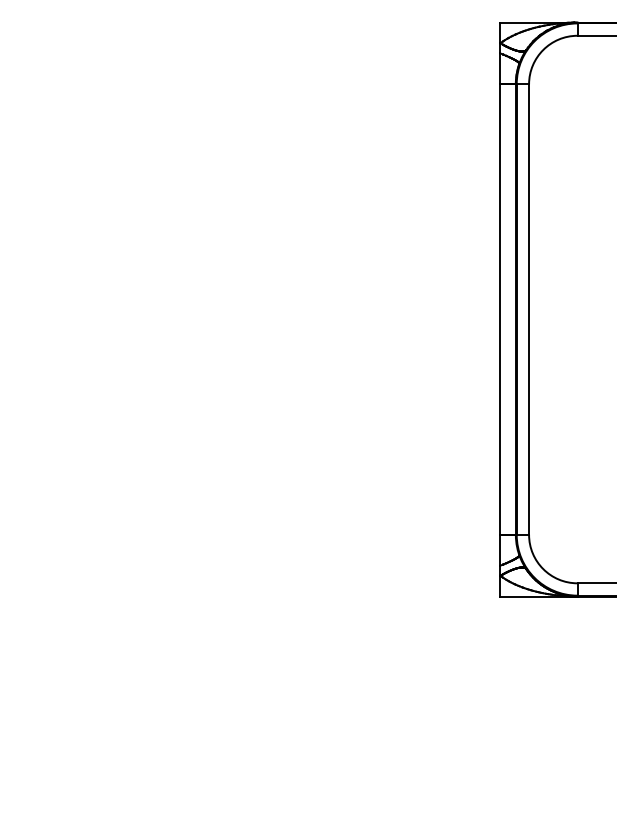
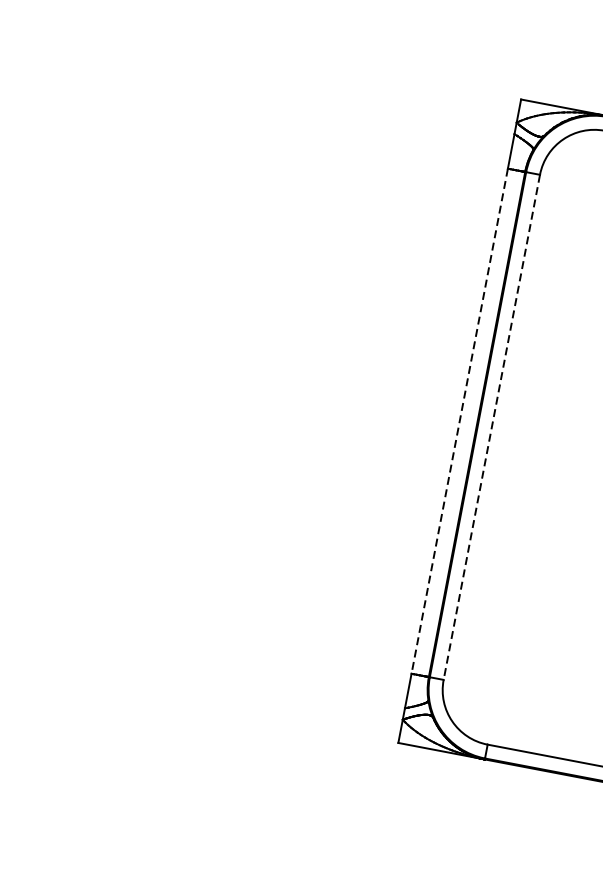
line: (500, 310) -> (459, 422), solid -> dashed
line: (529, 310) -> (492, 428), solid -> dashed

